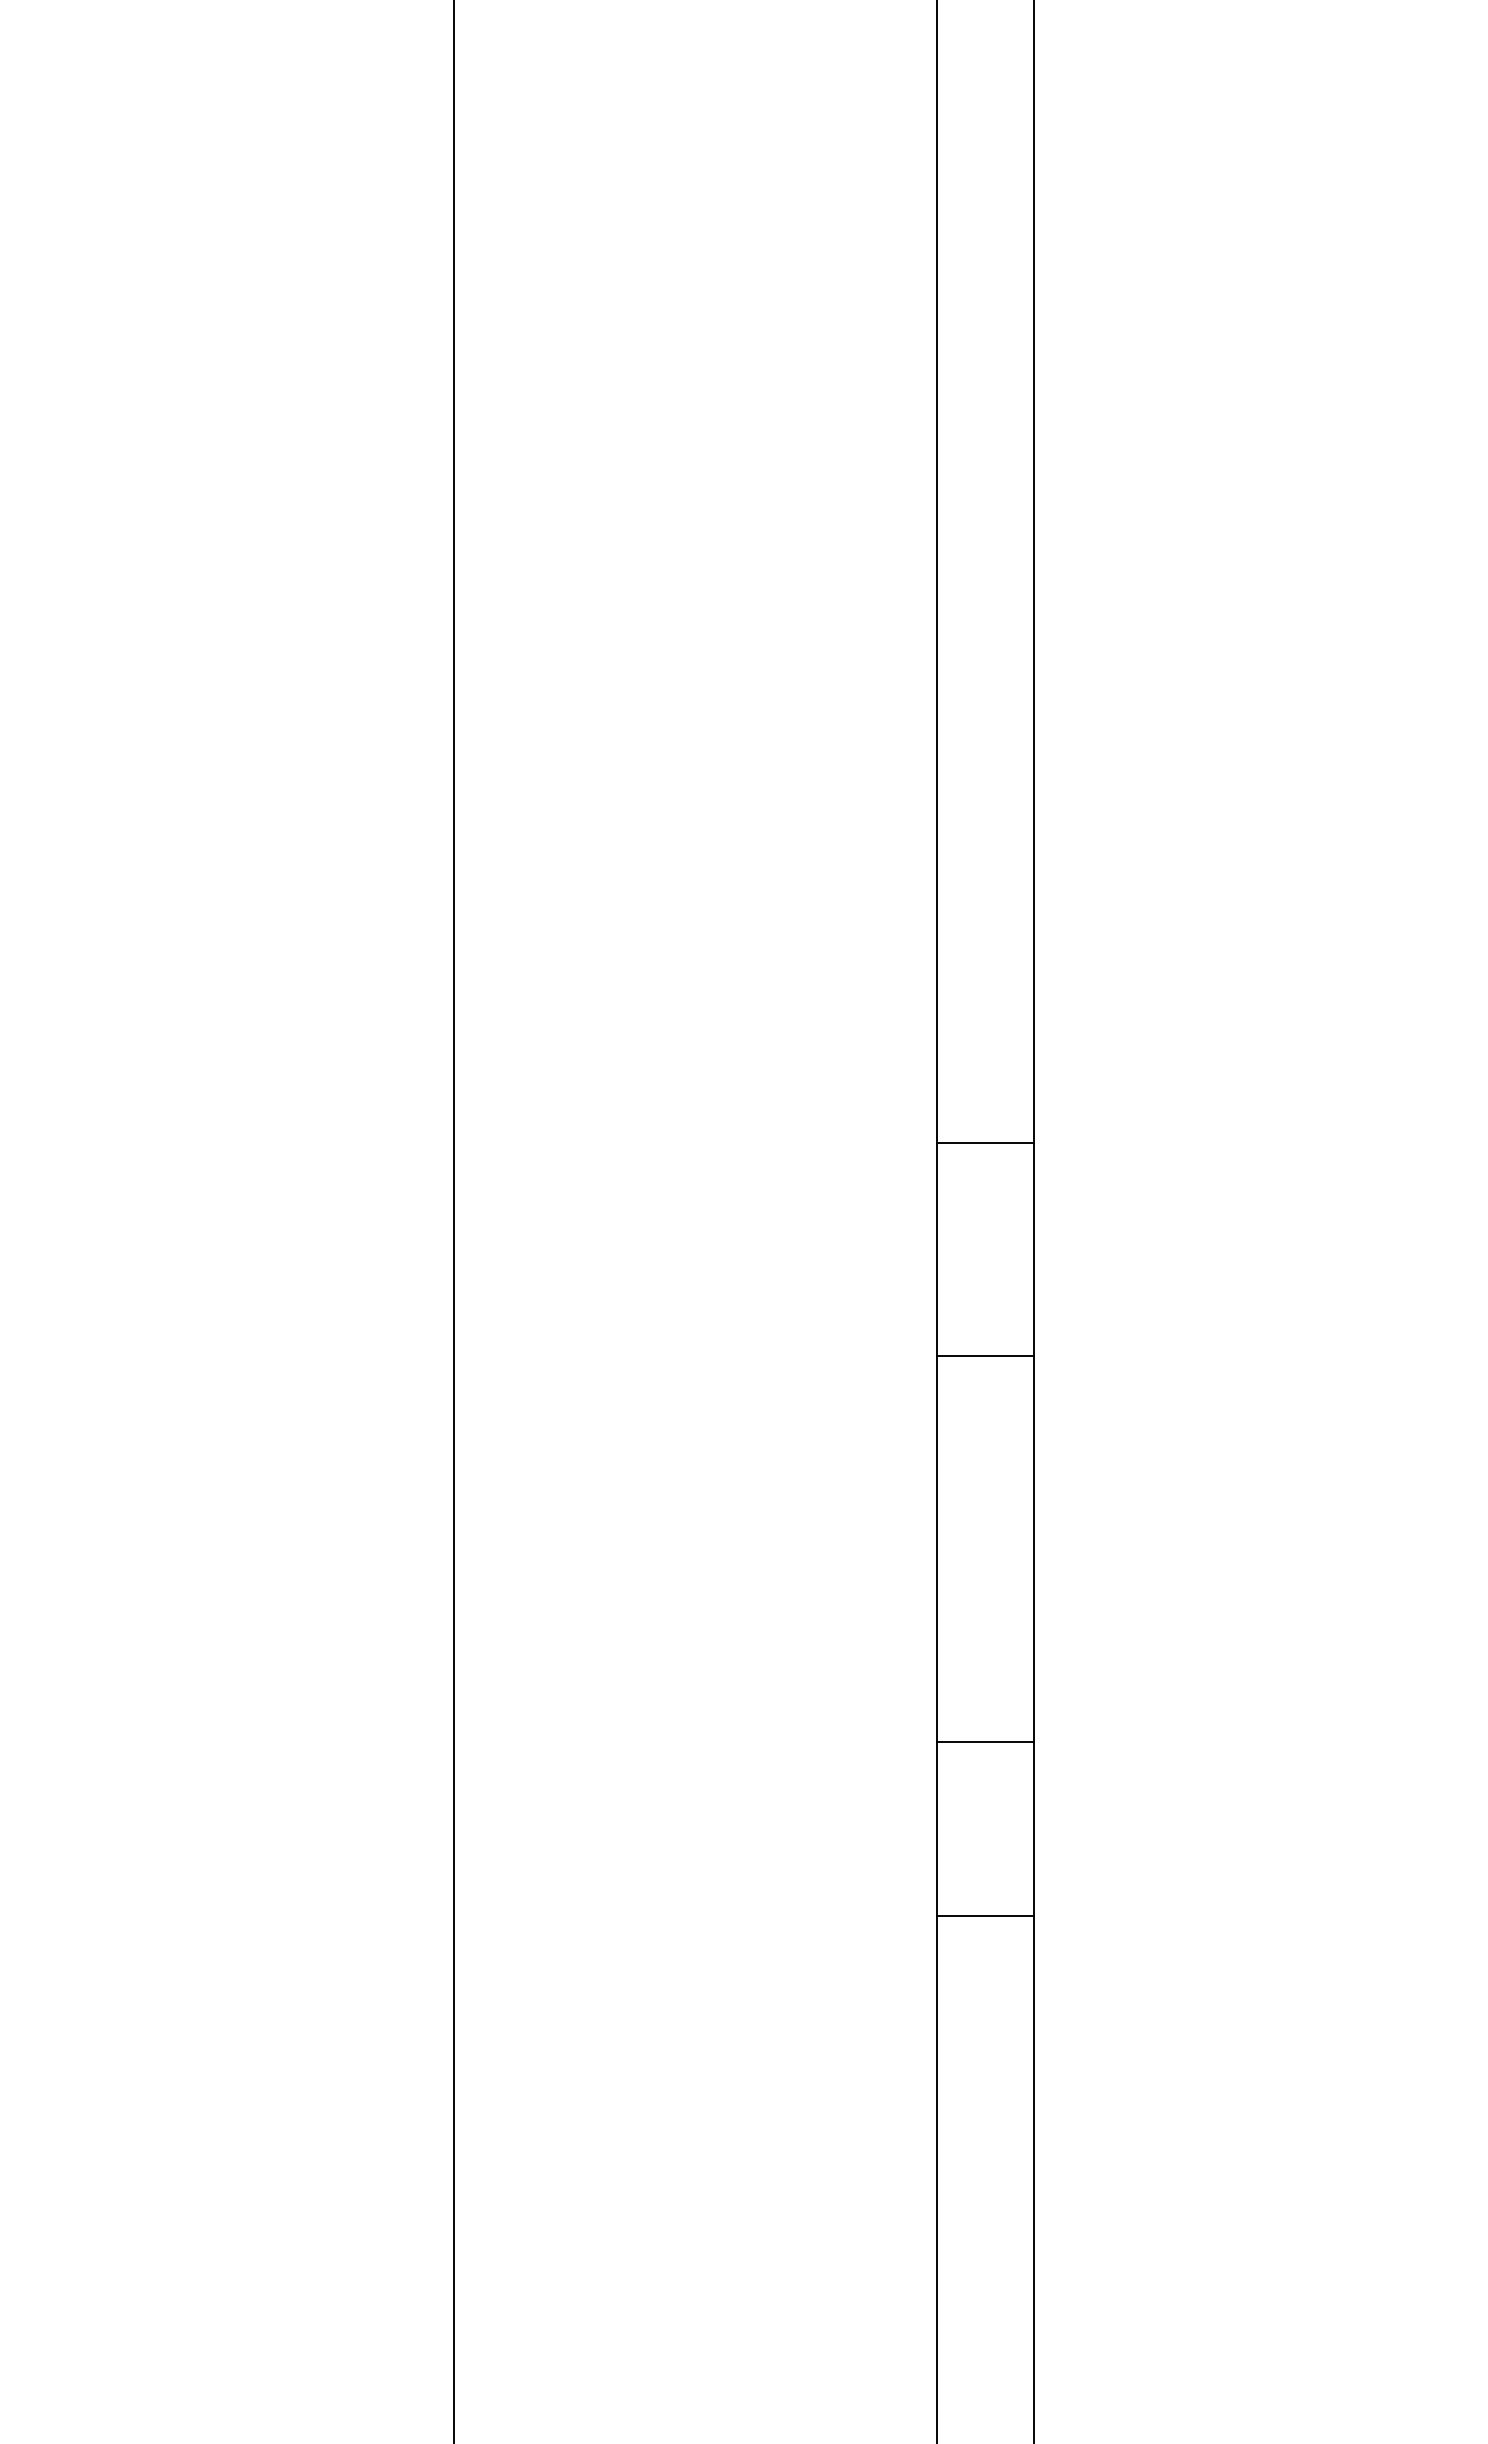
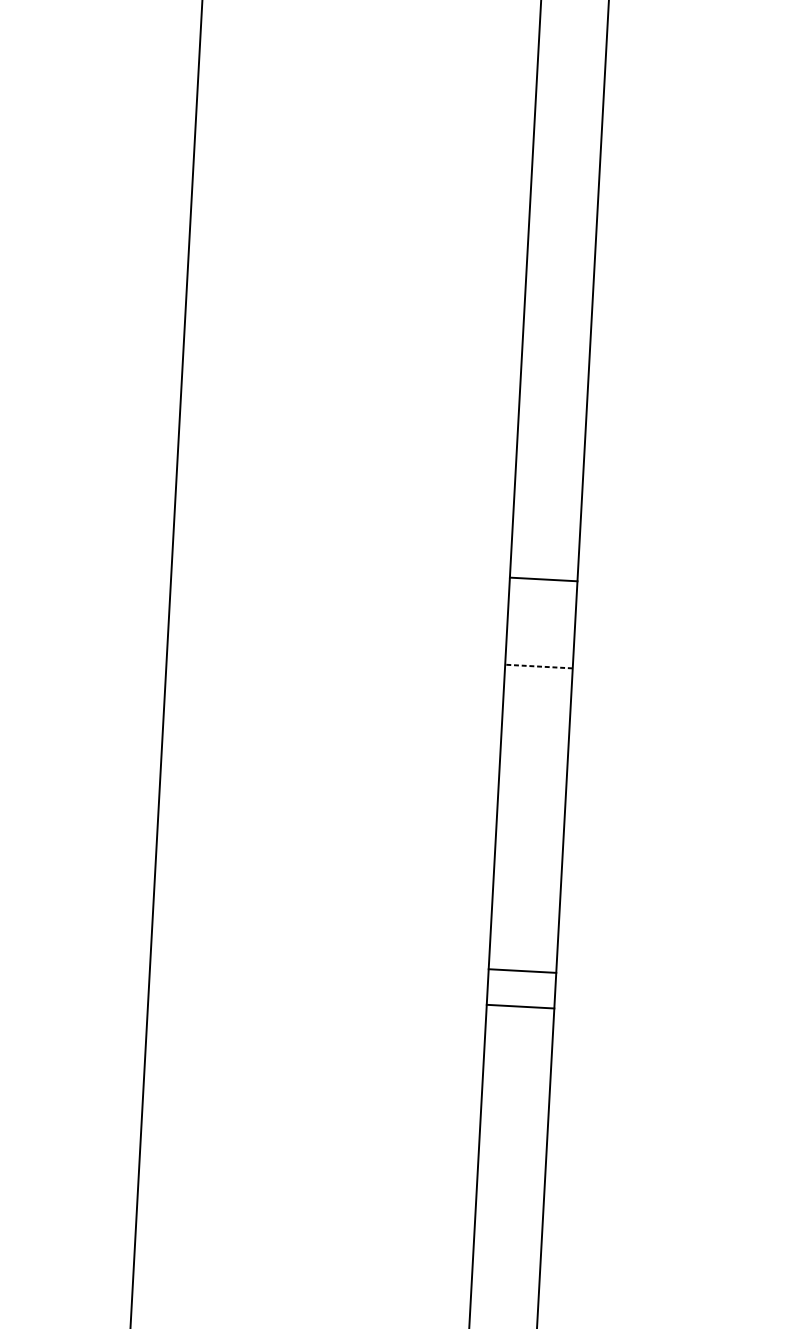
line: (985, 1143) -> (543, 579), moved
line: (985, 1355) -> (538, 666), solid -> dashed
line: (985, 1742) -> (522, 971), moved
line: (985, 1916) -> (520, 1006), moved

